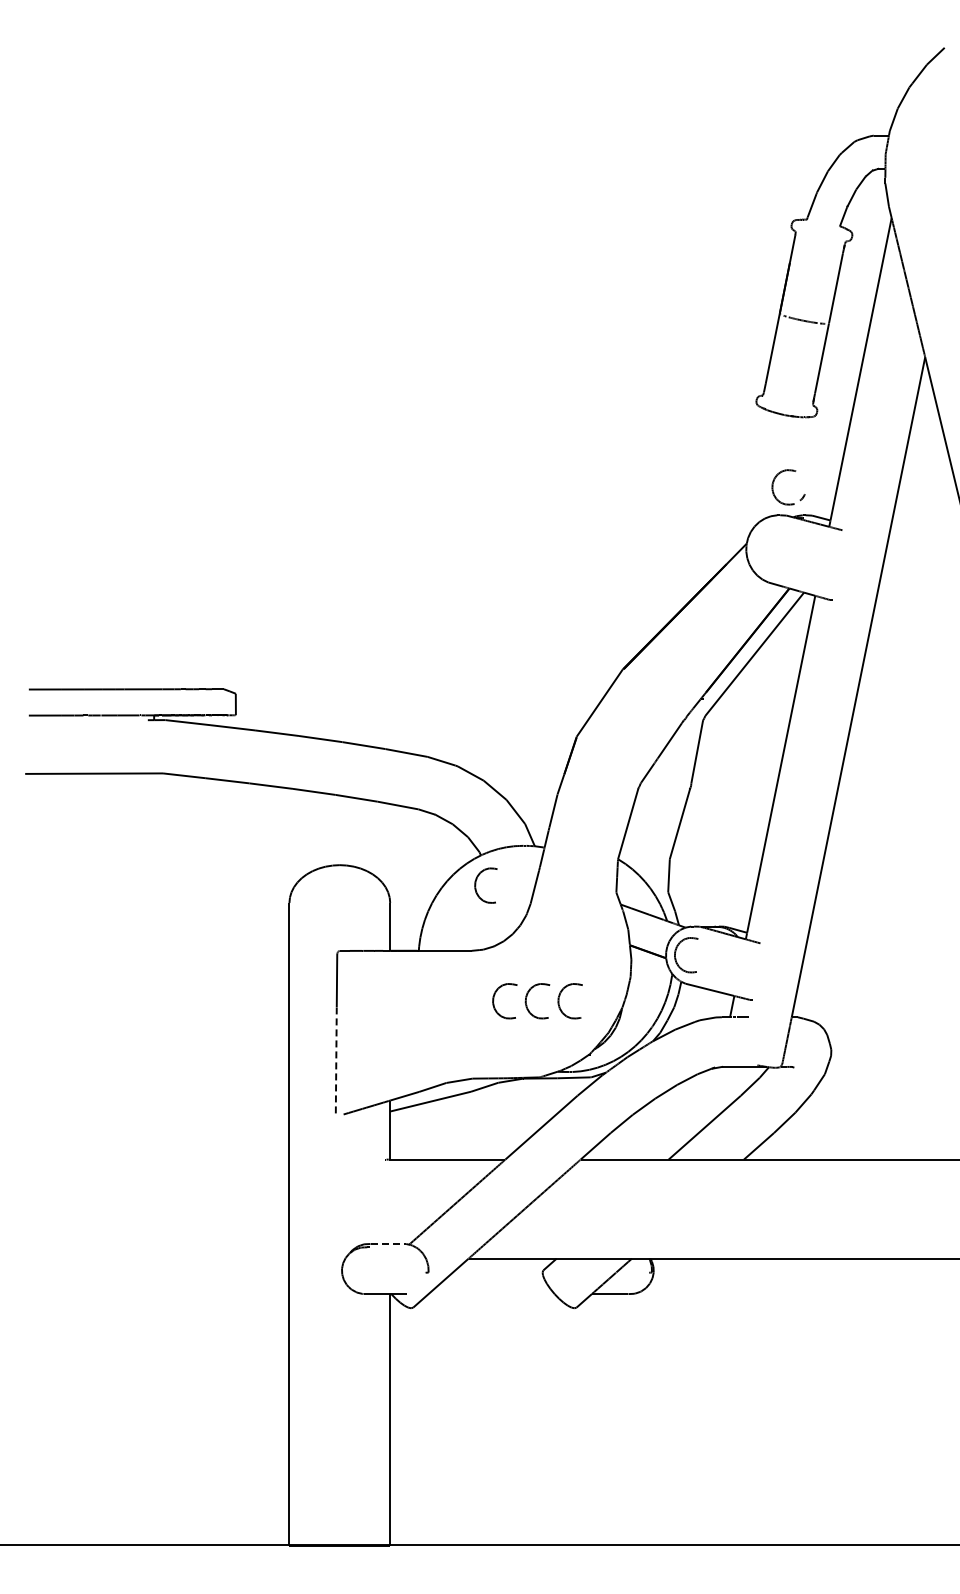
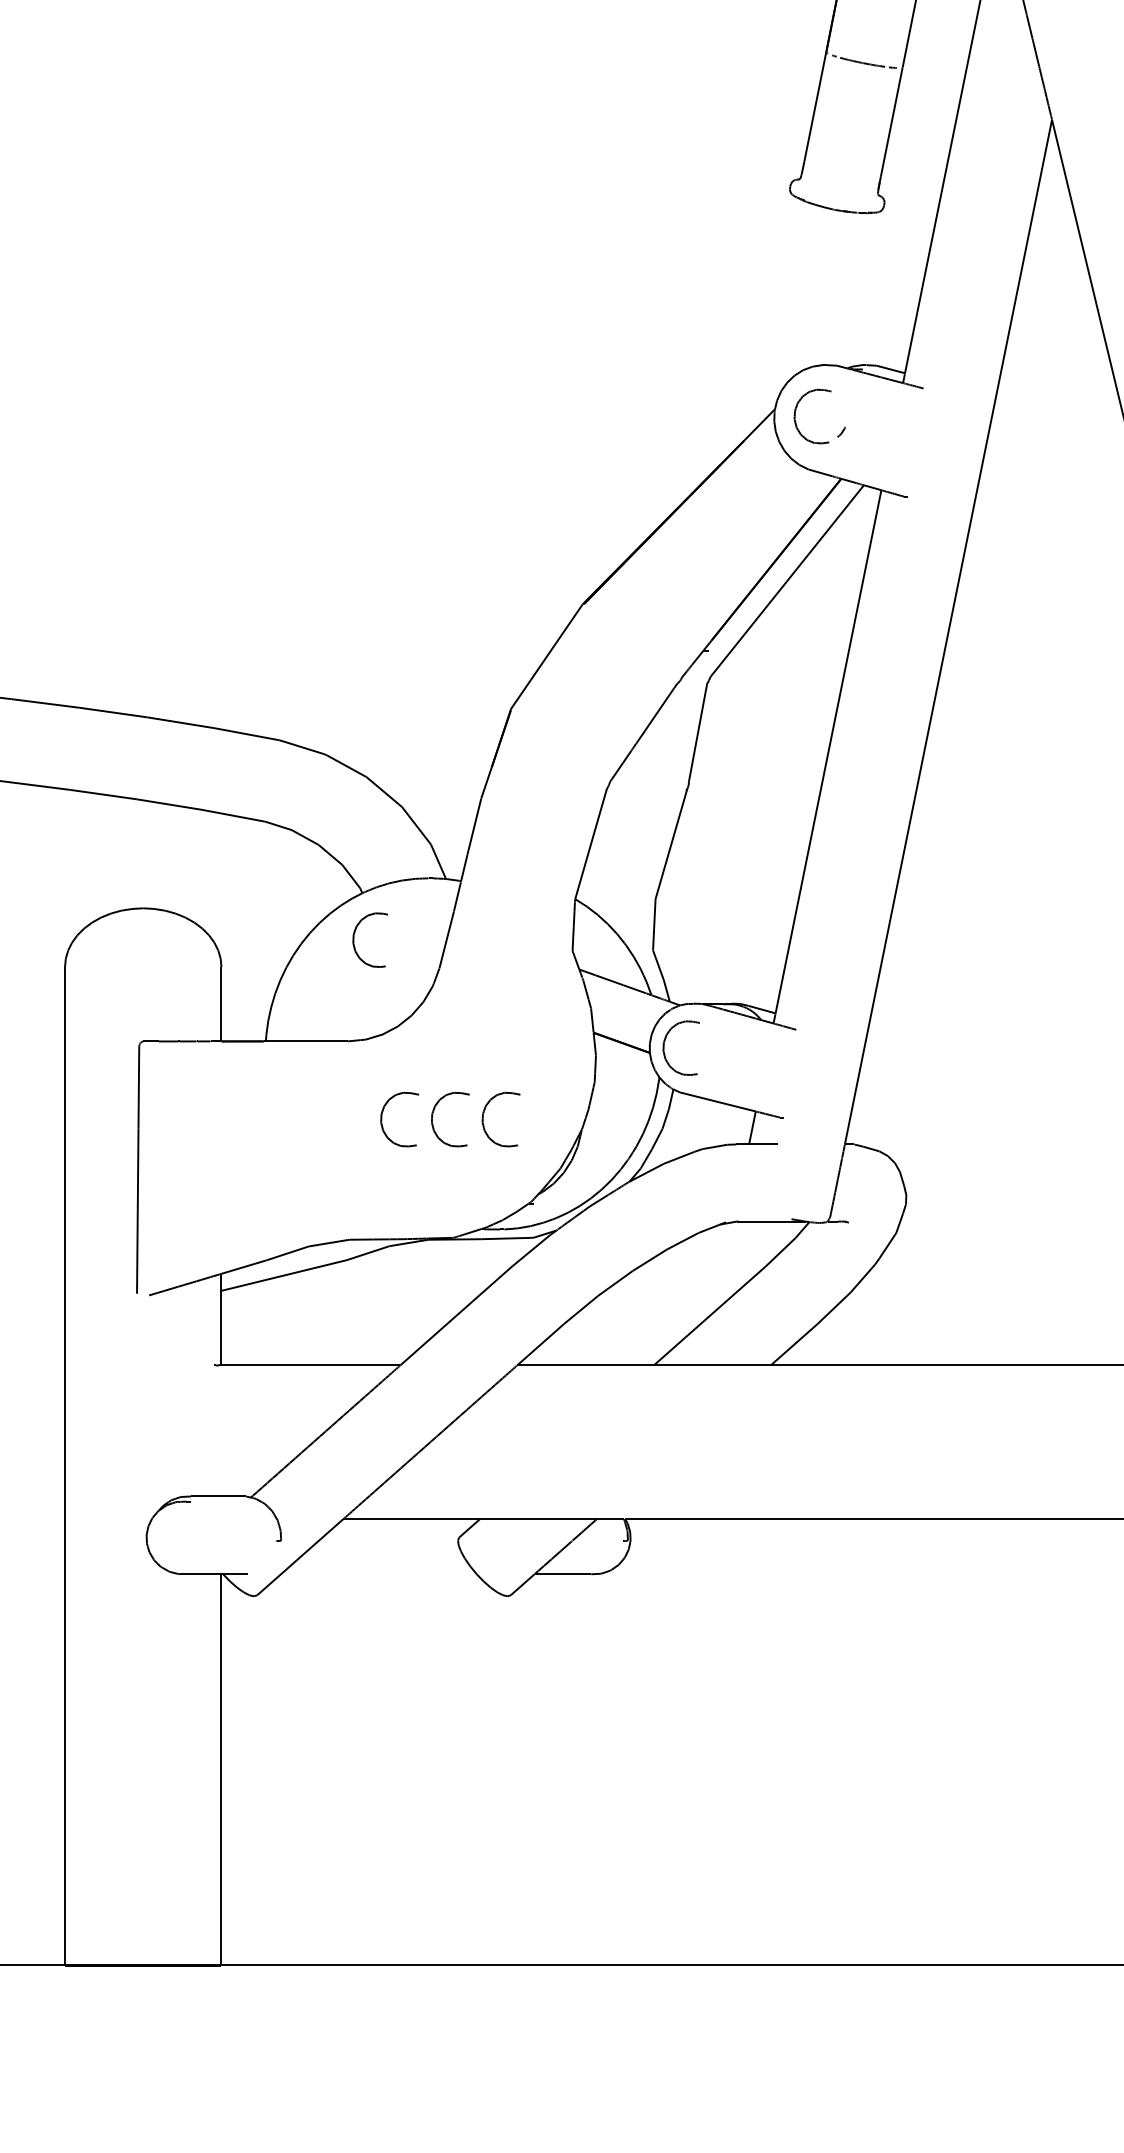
part: (774, 482) -> (797, 408), moved
line: (336, 1059) -> (138, 1210), dashed -> solid
line: (388, 1244) -> (218, 1497), dashed -> solid

